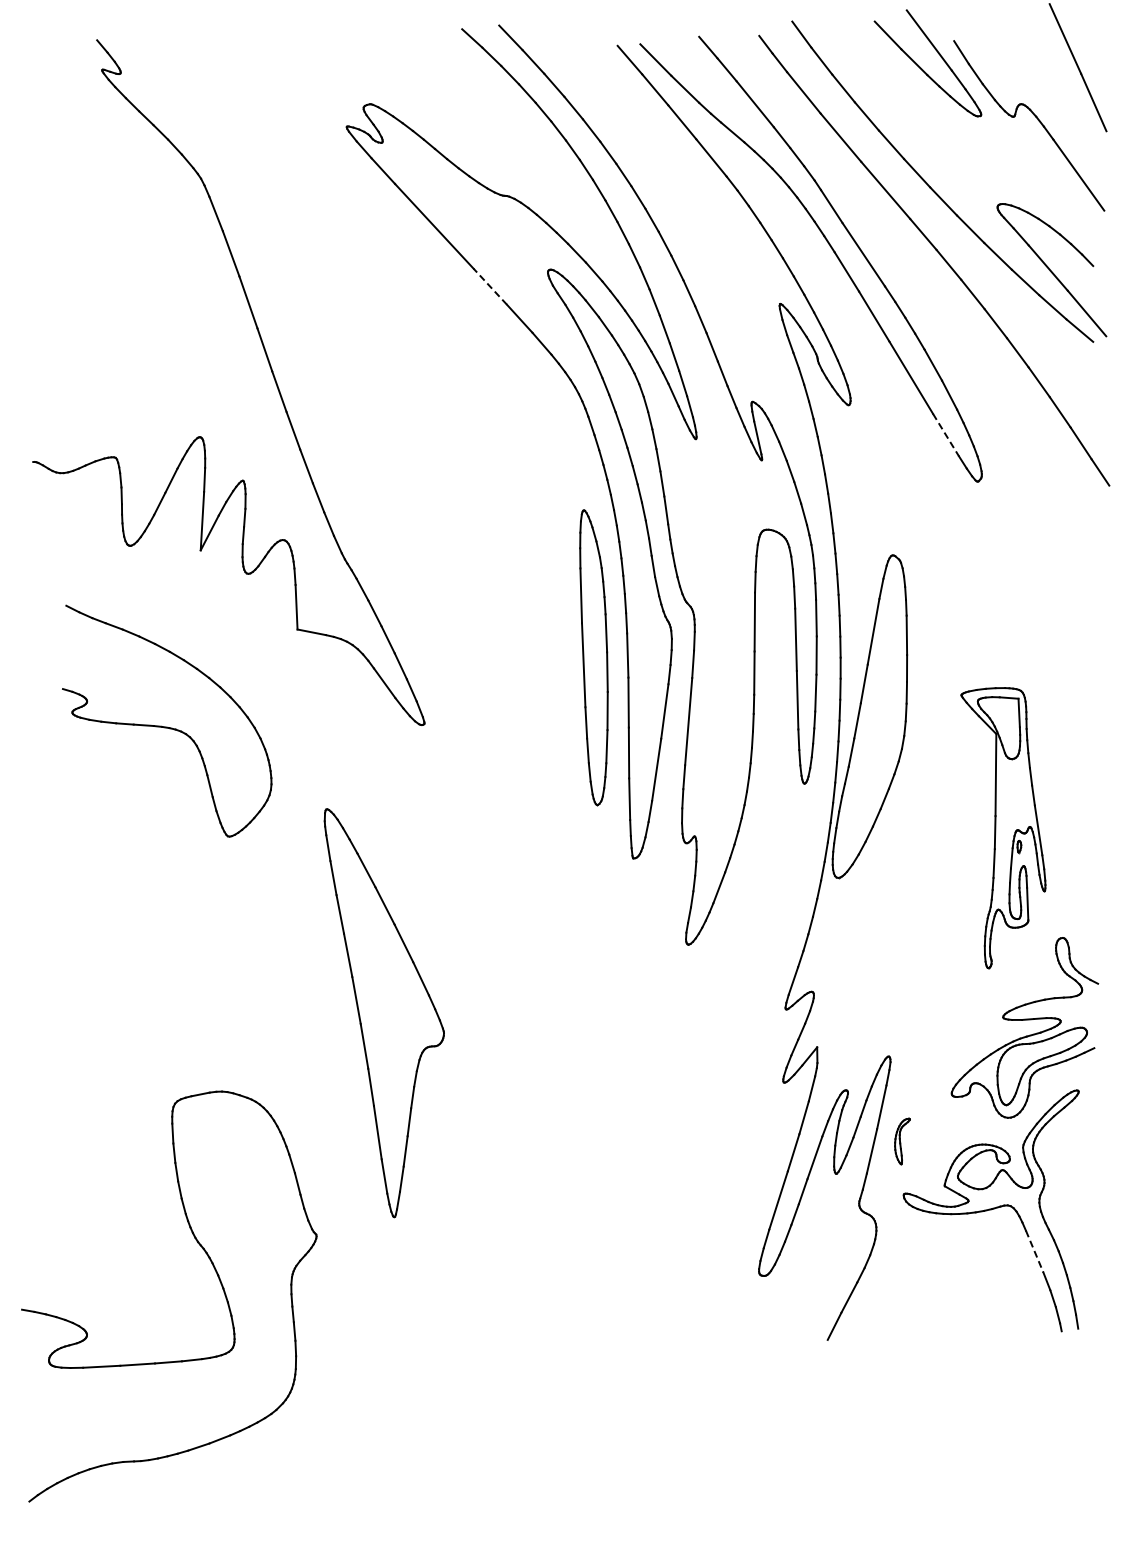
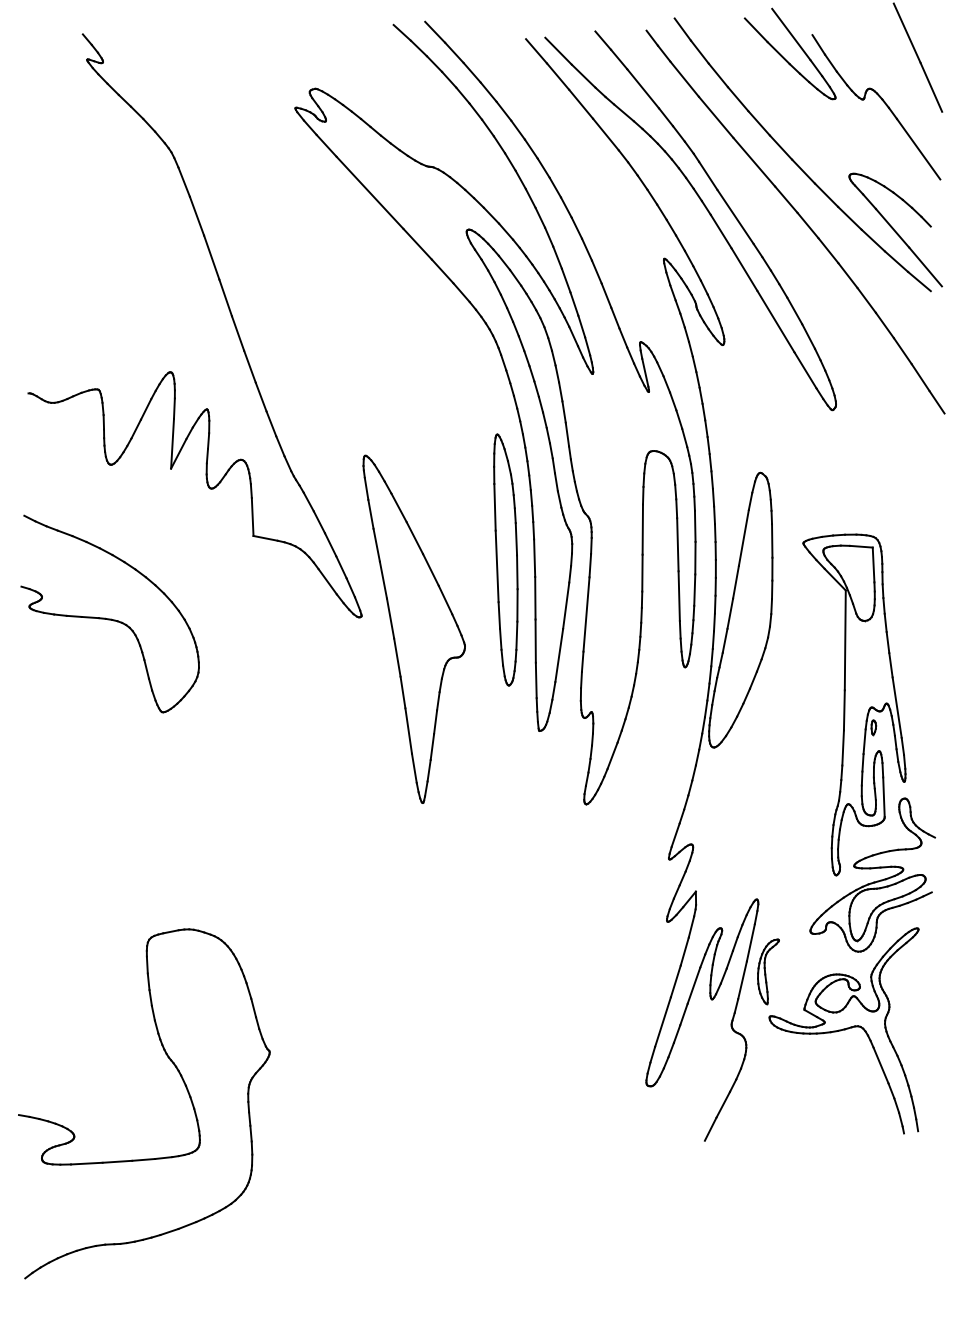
line: (490, 286) -> (417, 243), dashed -> solid
line: (945, 435) -> (805, 370), dashed -> solid
part: (167, 720) -> (110, 613), moved
part: (1003, 828) -> (854, 705), size x1.43
part: (383, 1013) -> (413, 629), moved
part: (902, 1141) -> (768, 971), size x1.67
line: (1034, 1251) -> (880, 1065), dashed -> solid

